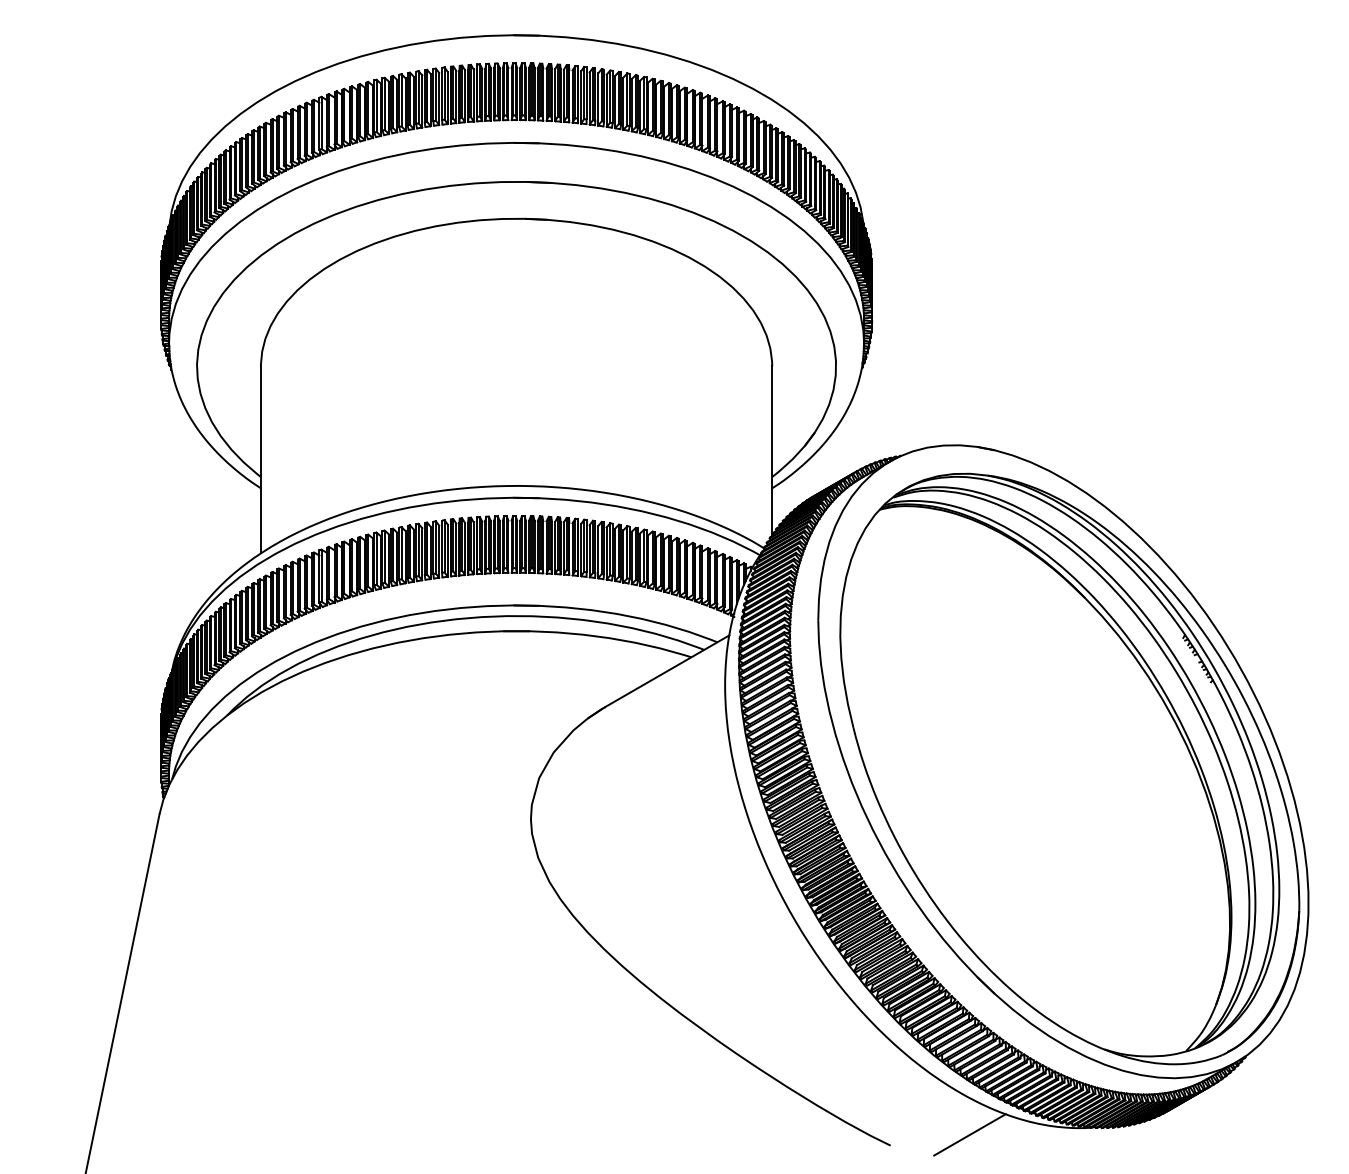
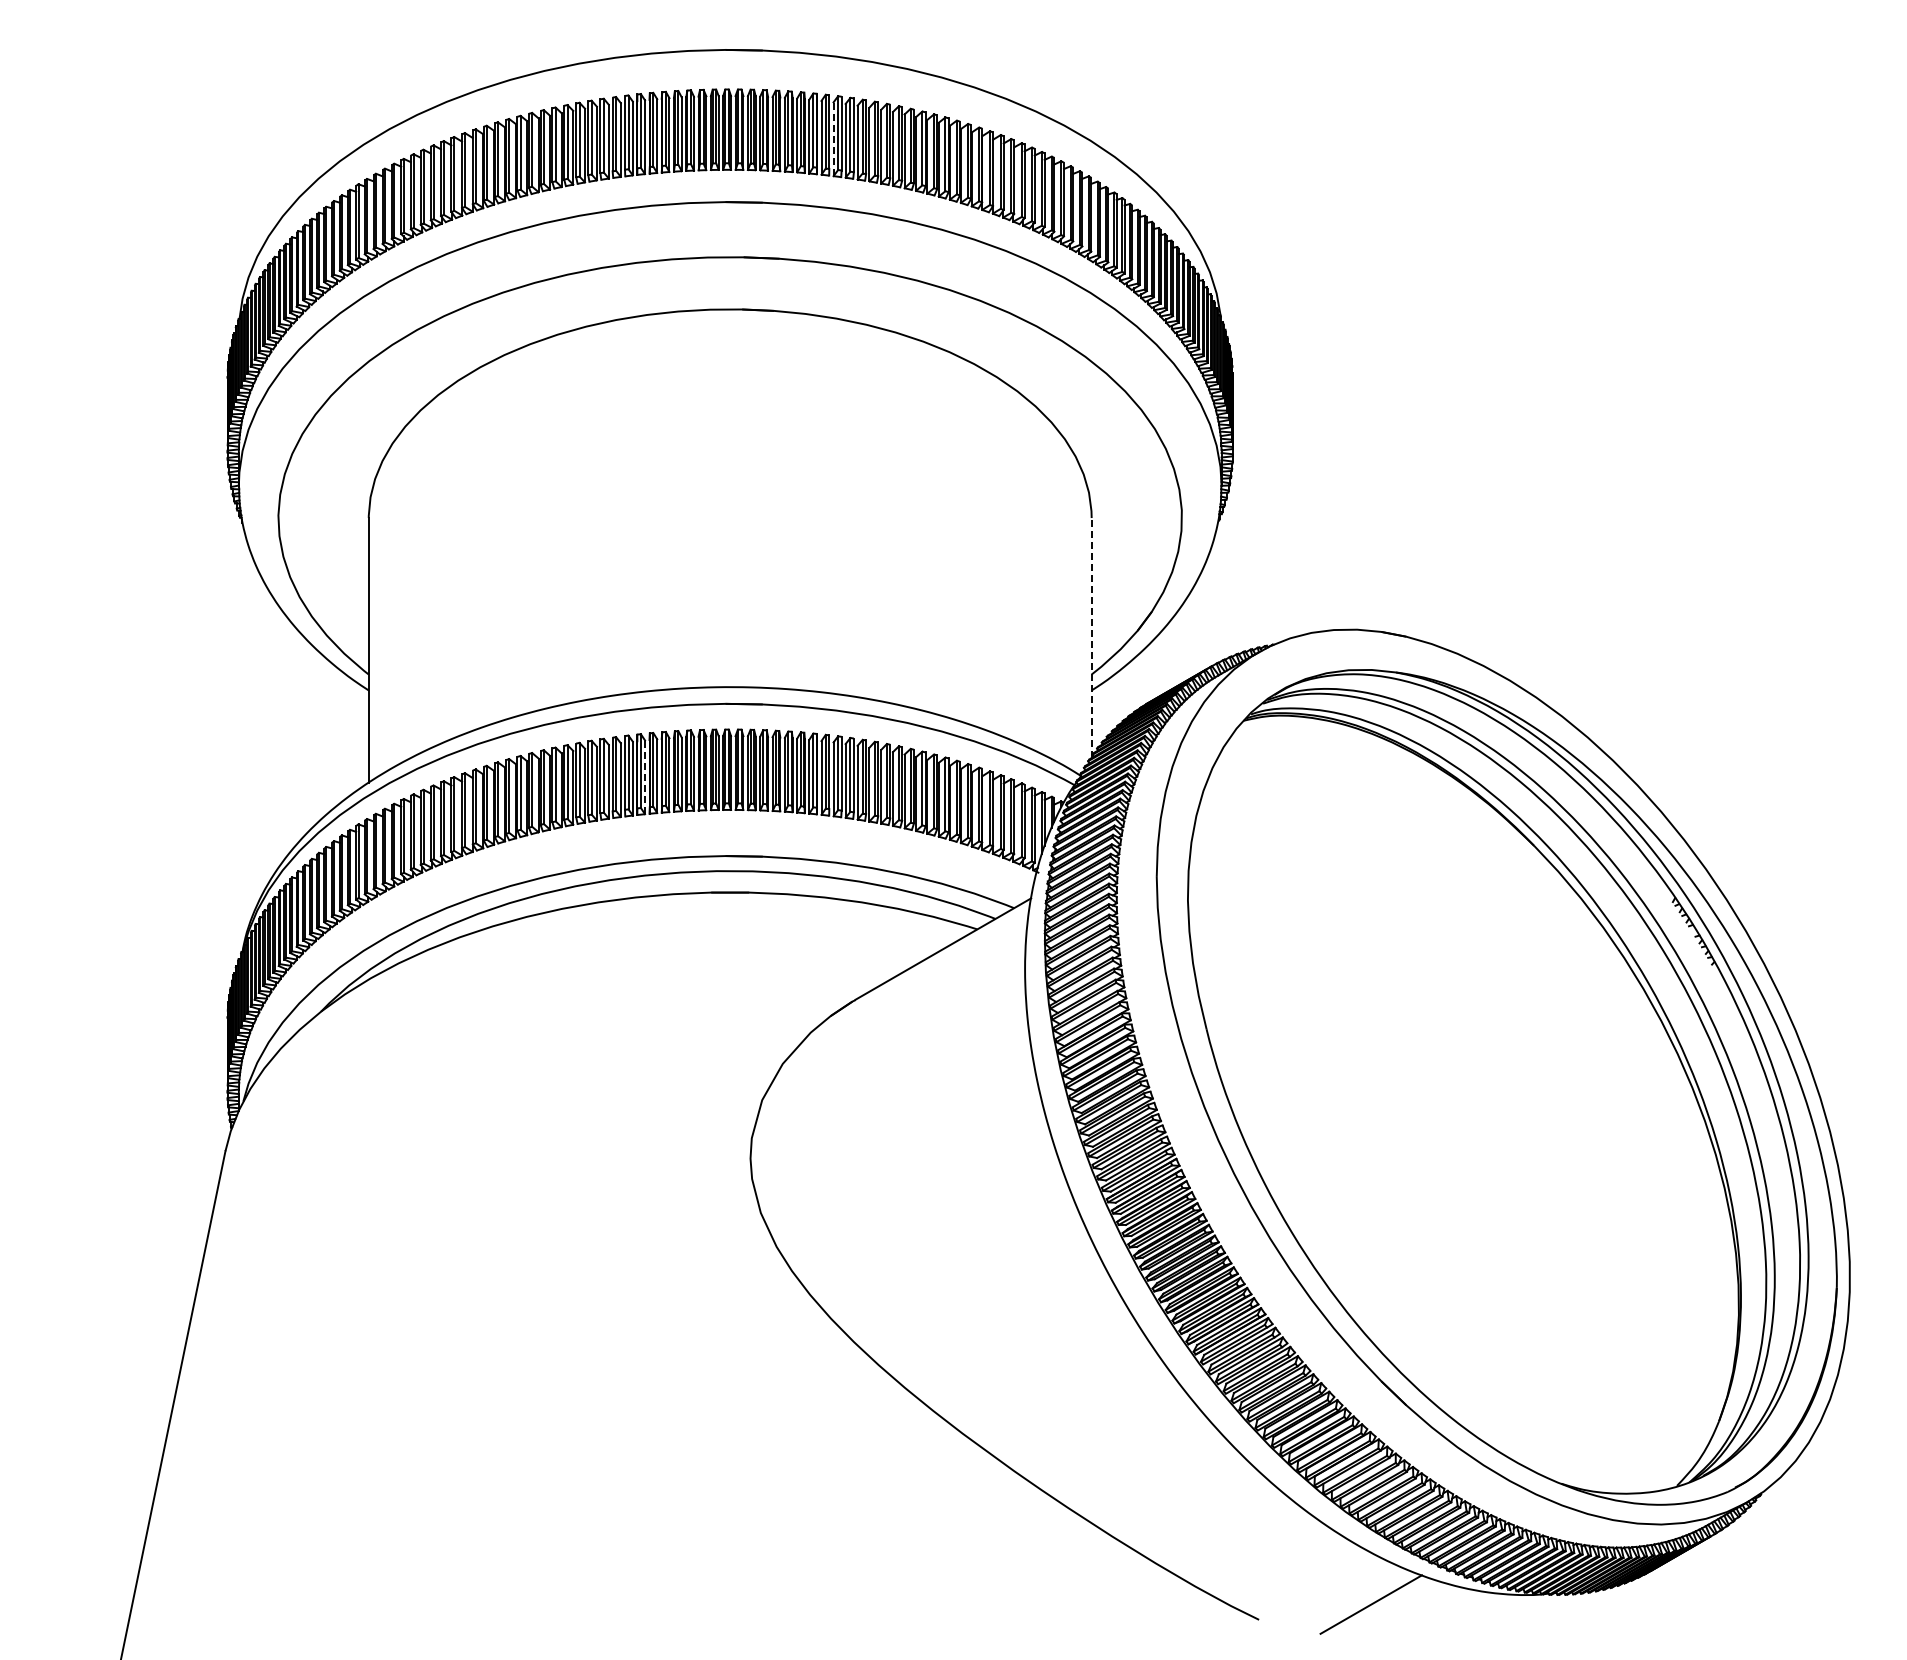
line: (589, 98) -> (833, 139), solid -> dashed
line: (772, 450) -> (1091, 637), solid -> dashed
line: (456, 549) -> (645, 777), solid -> dashed

